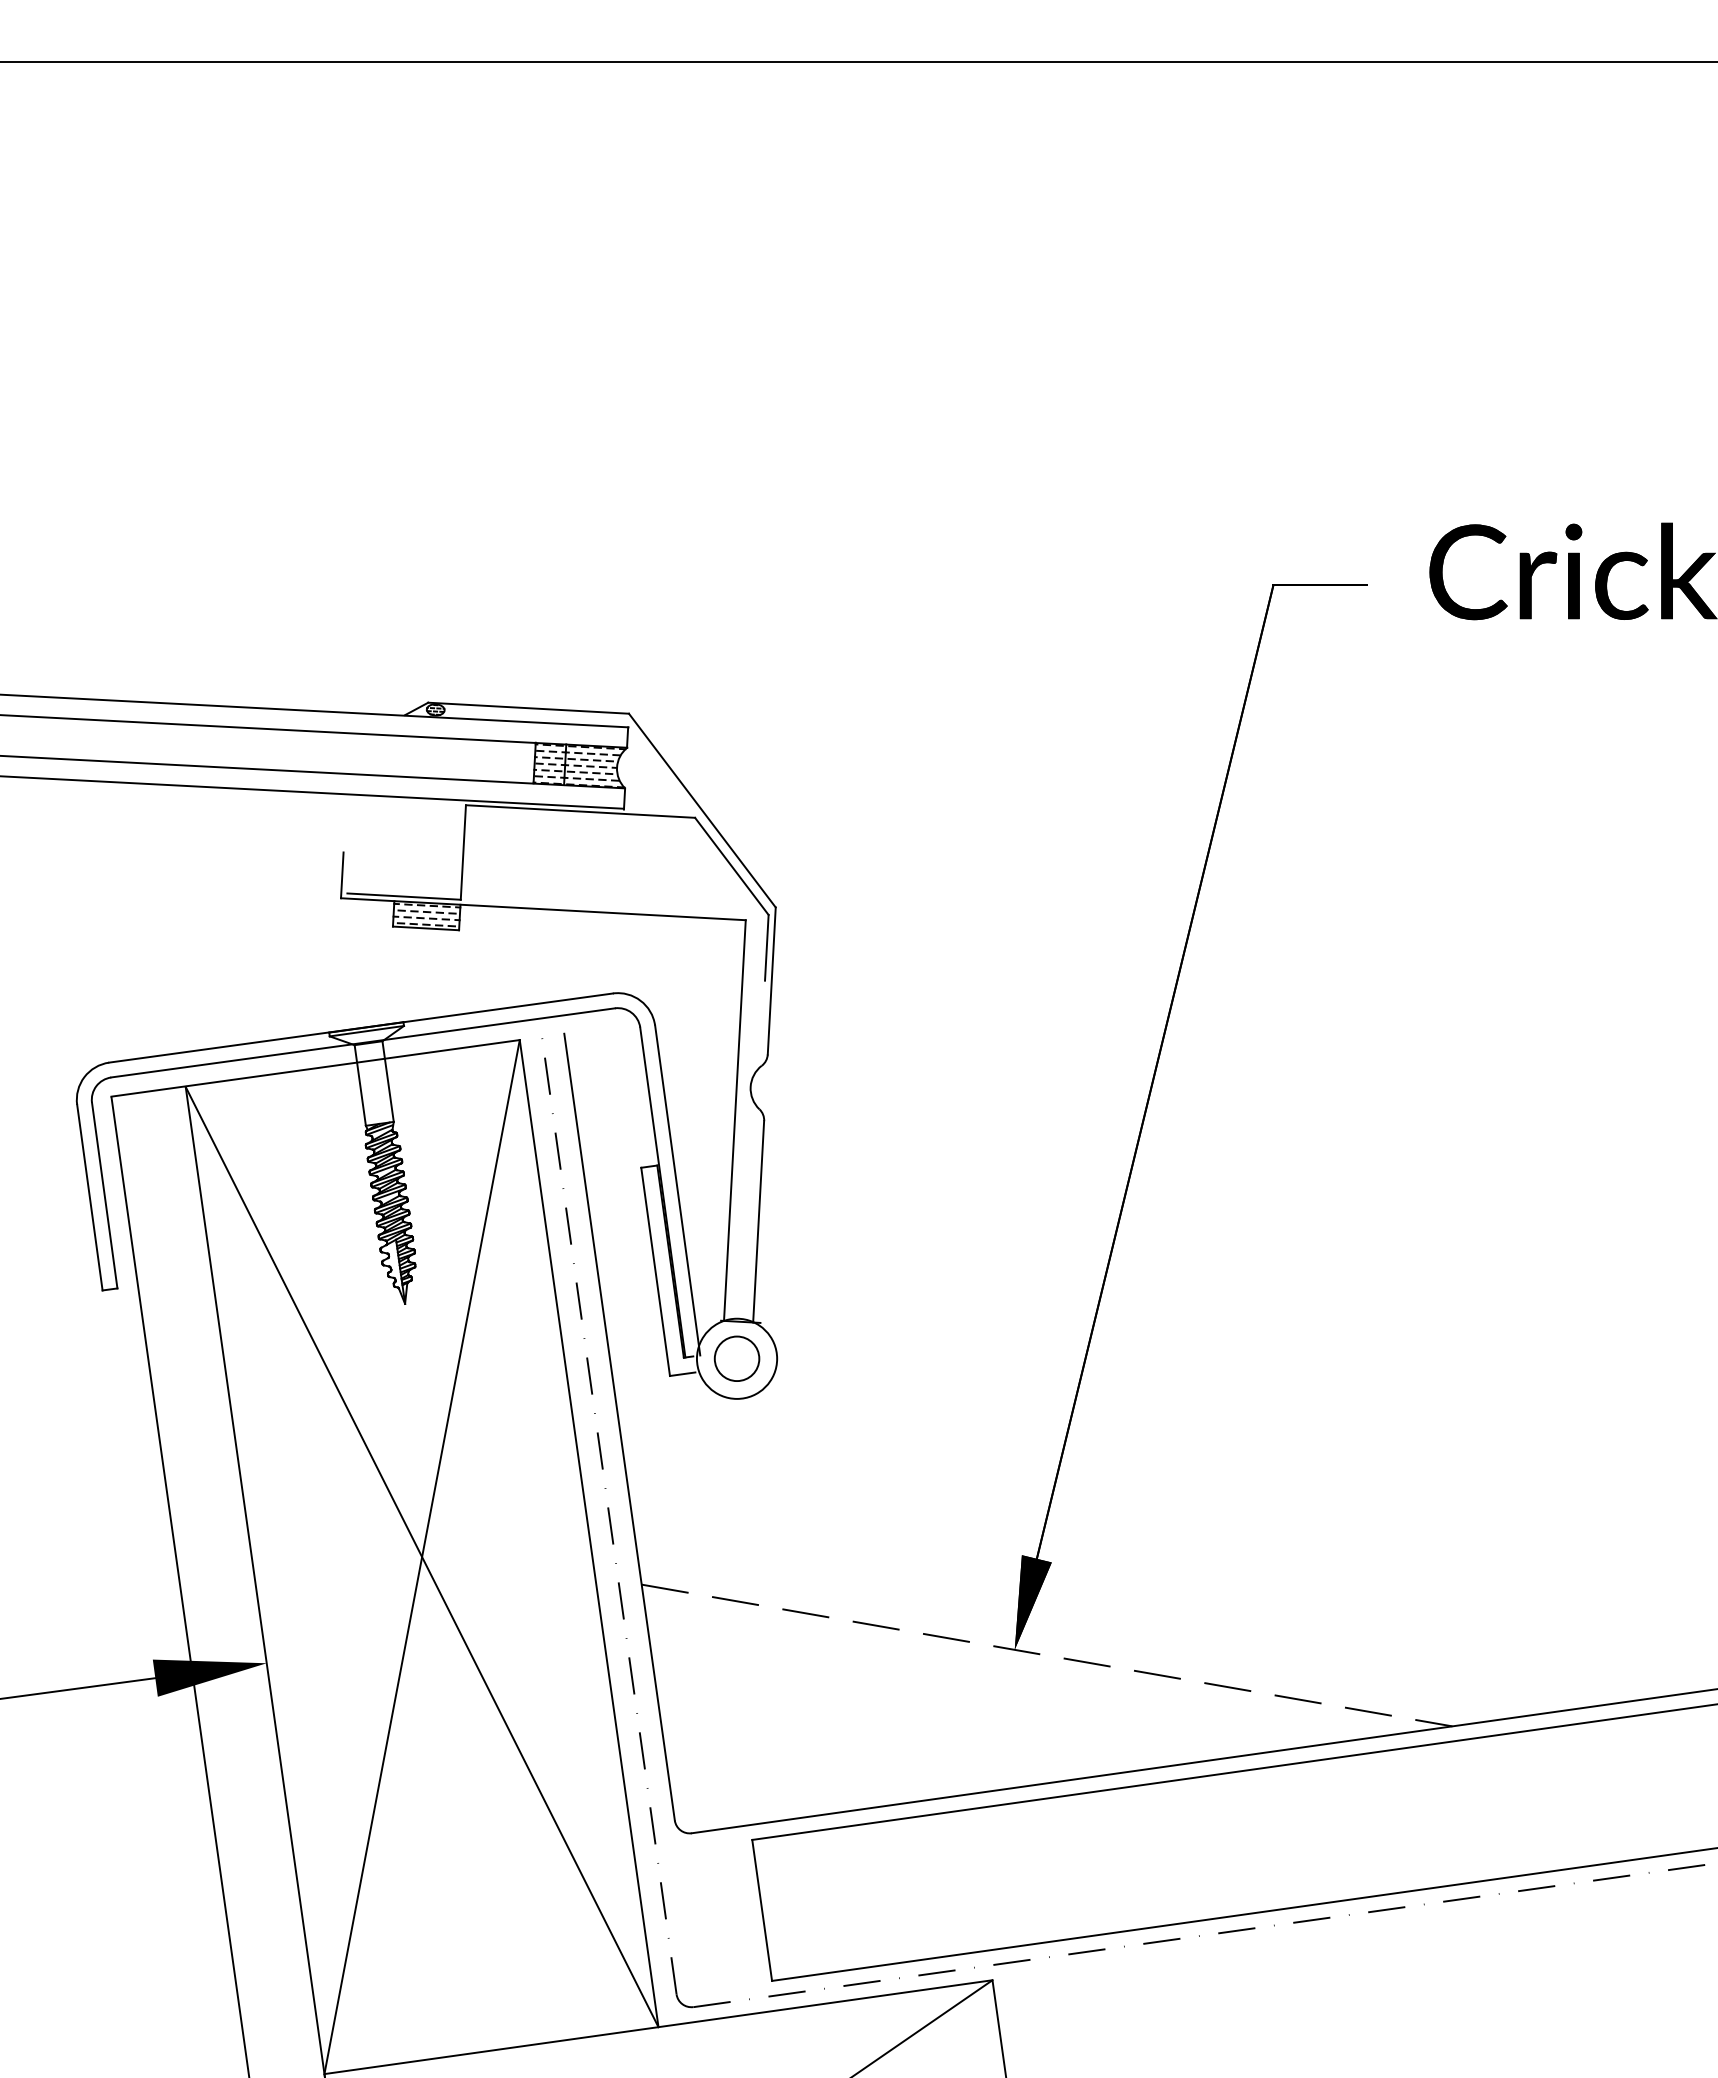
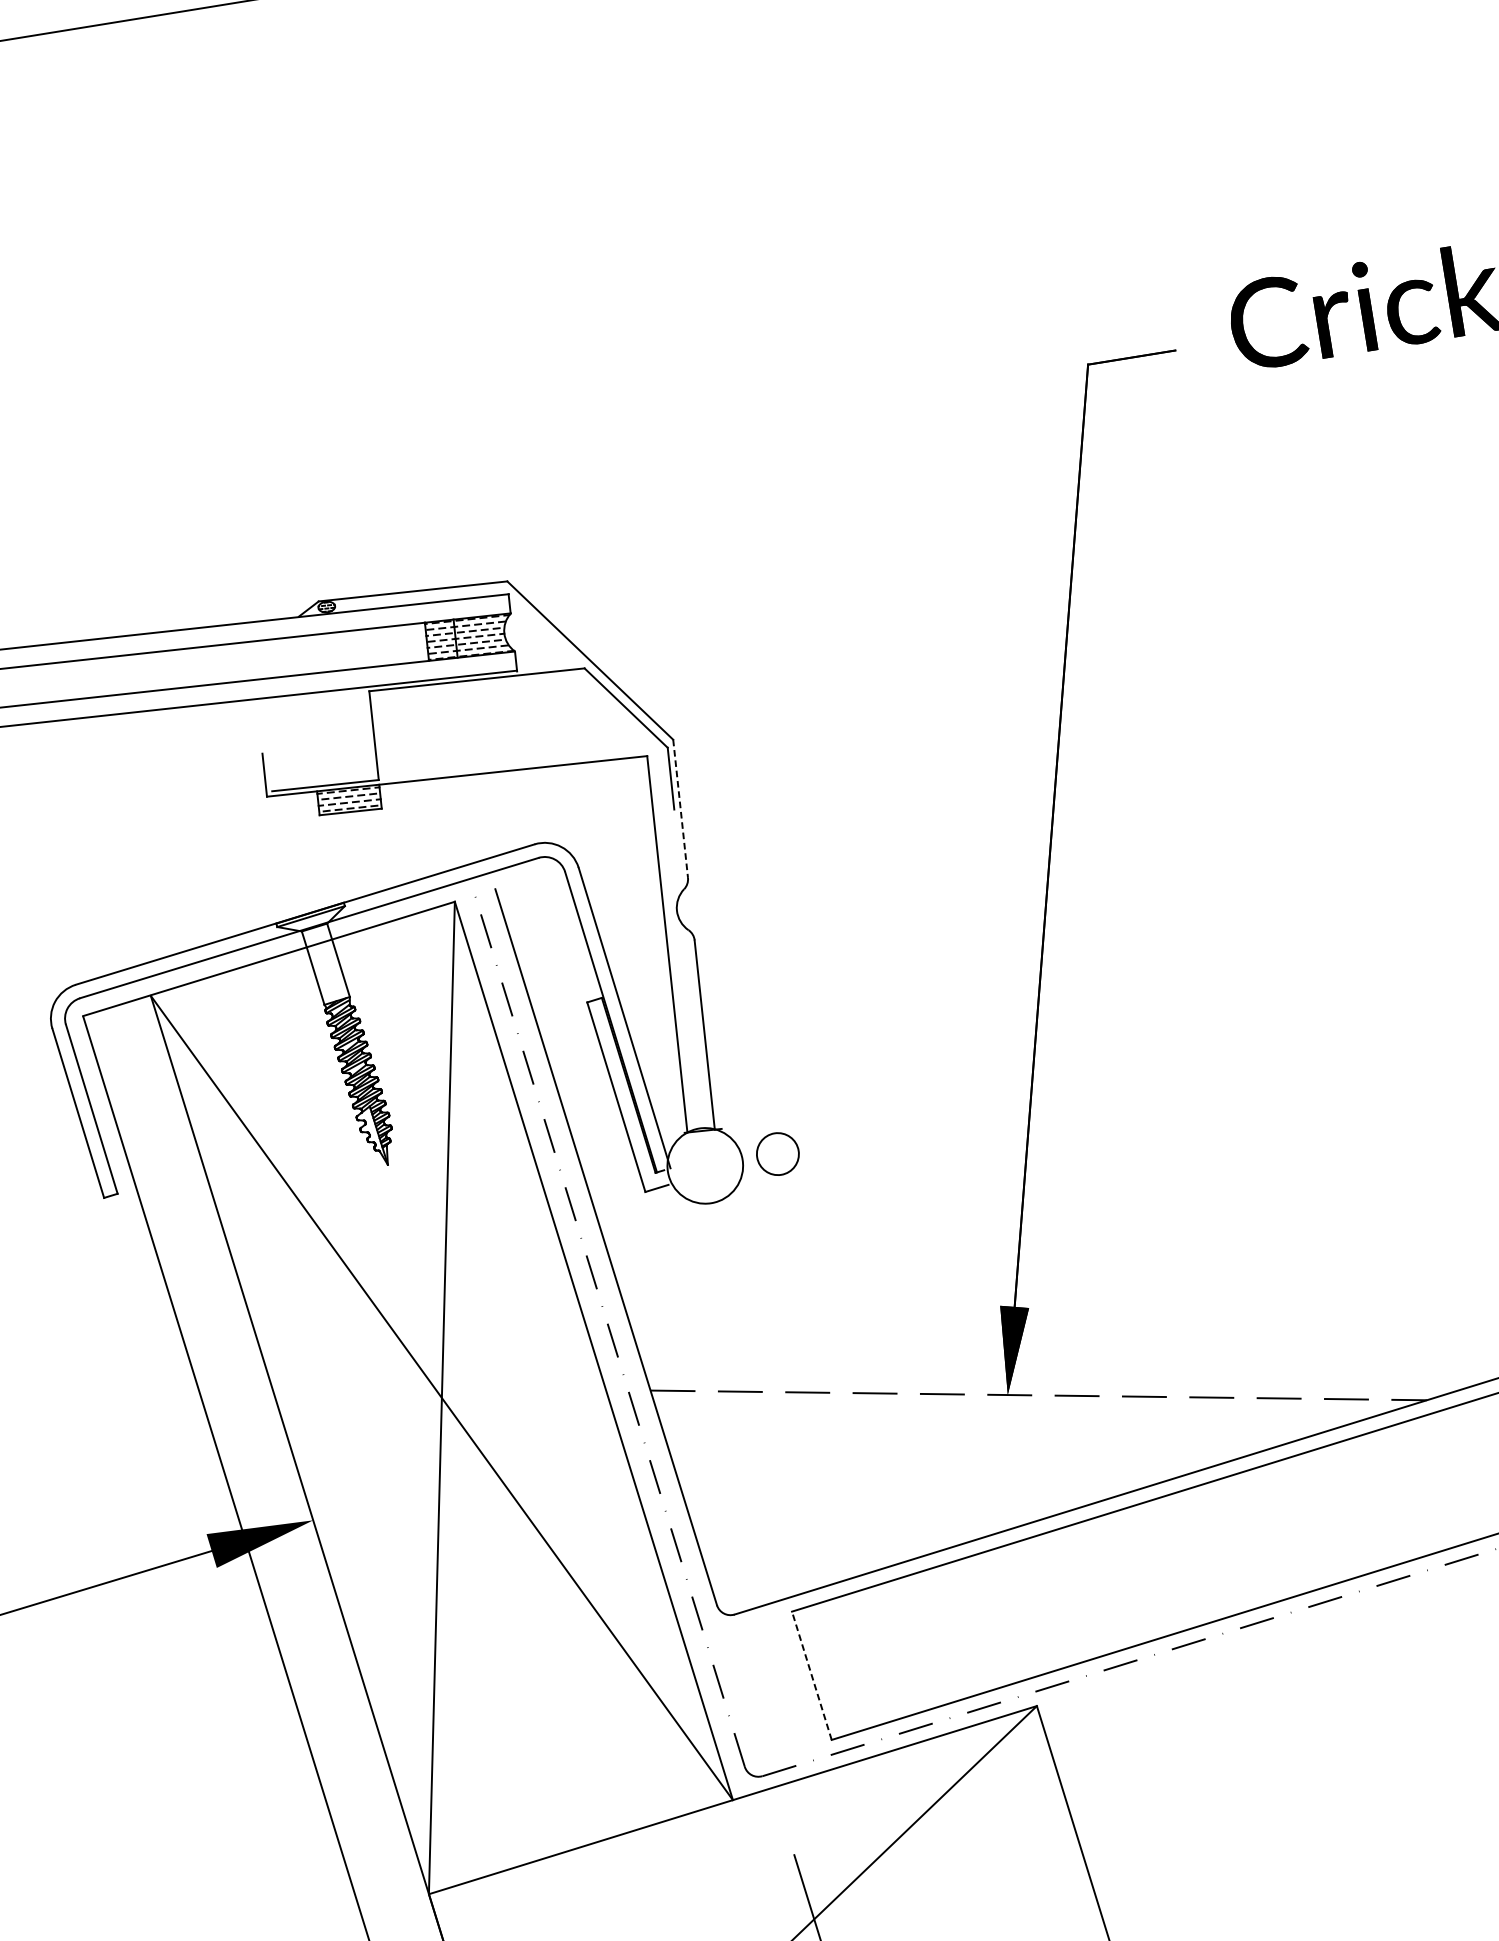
line: (771, 981) -> (680, 809), solid -> dashed
circle: (736, 1358) -> (777, 1153), moved
line: (762, 1909) -> (812, 1674), solid -> dashed

